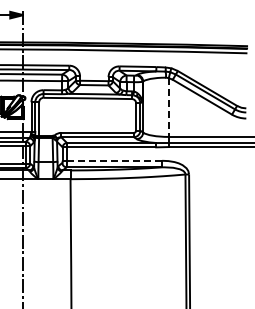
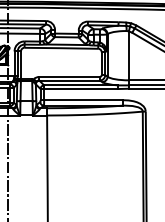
line: (168, 108) -> (128, 56), dashed -> solid
line: (114, 160) -> (83, 99), dashed -> solid

